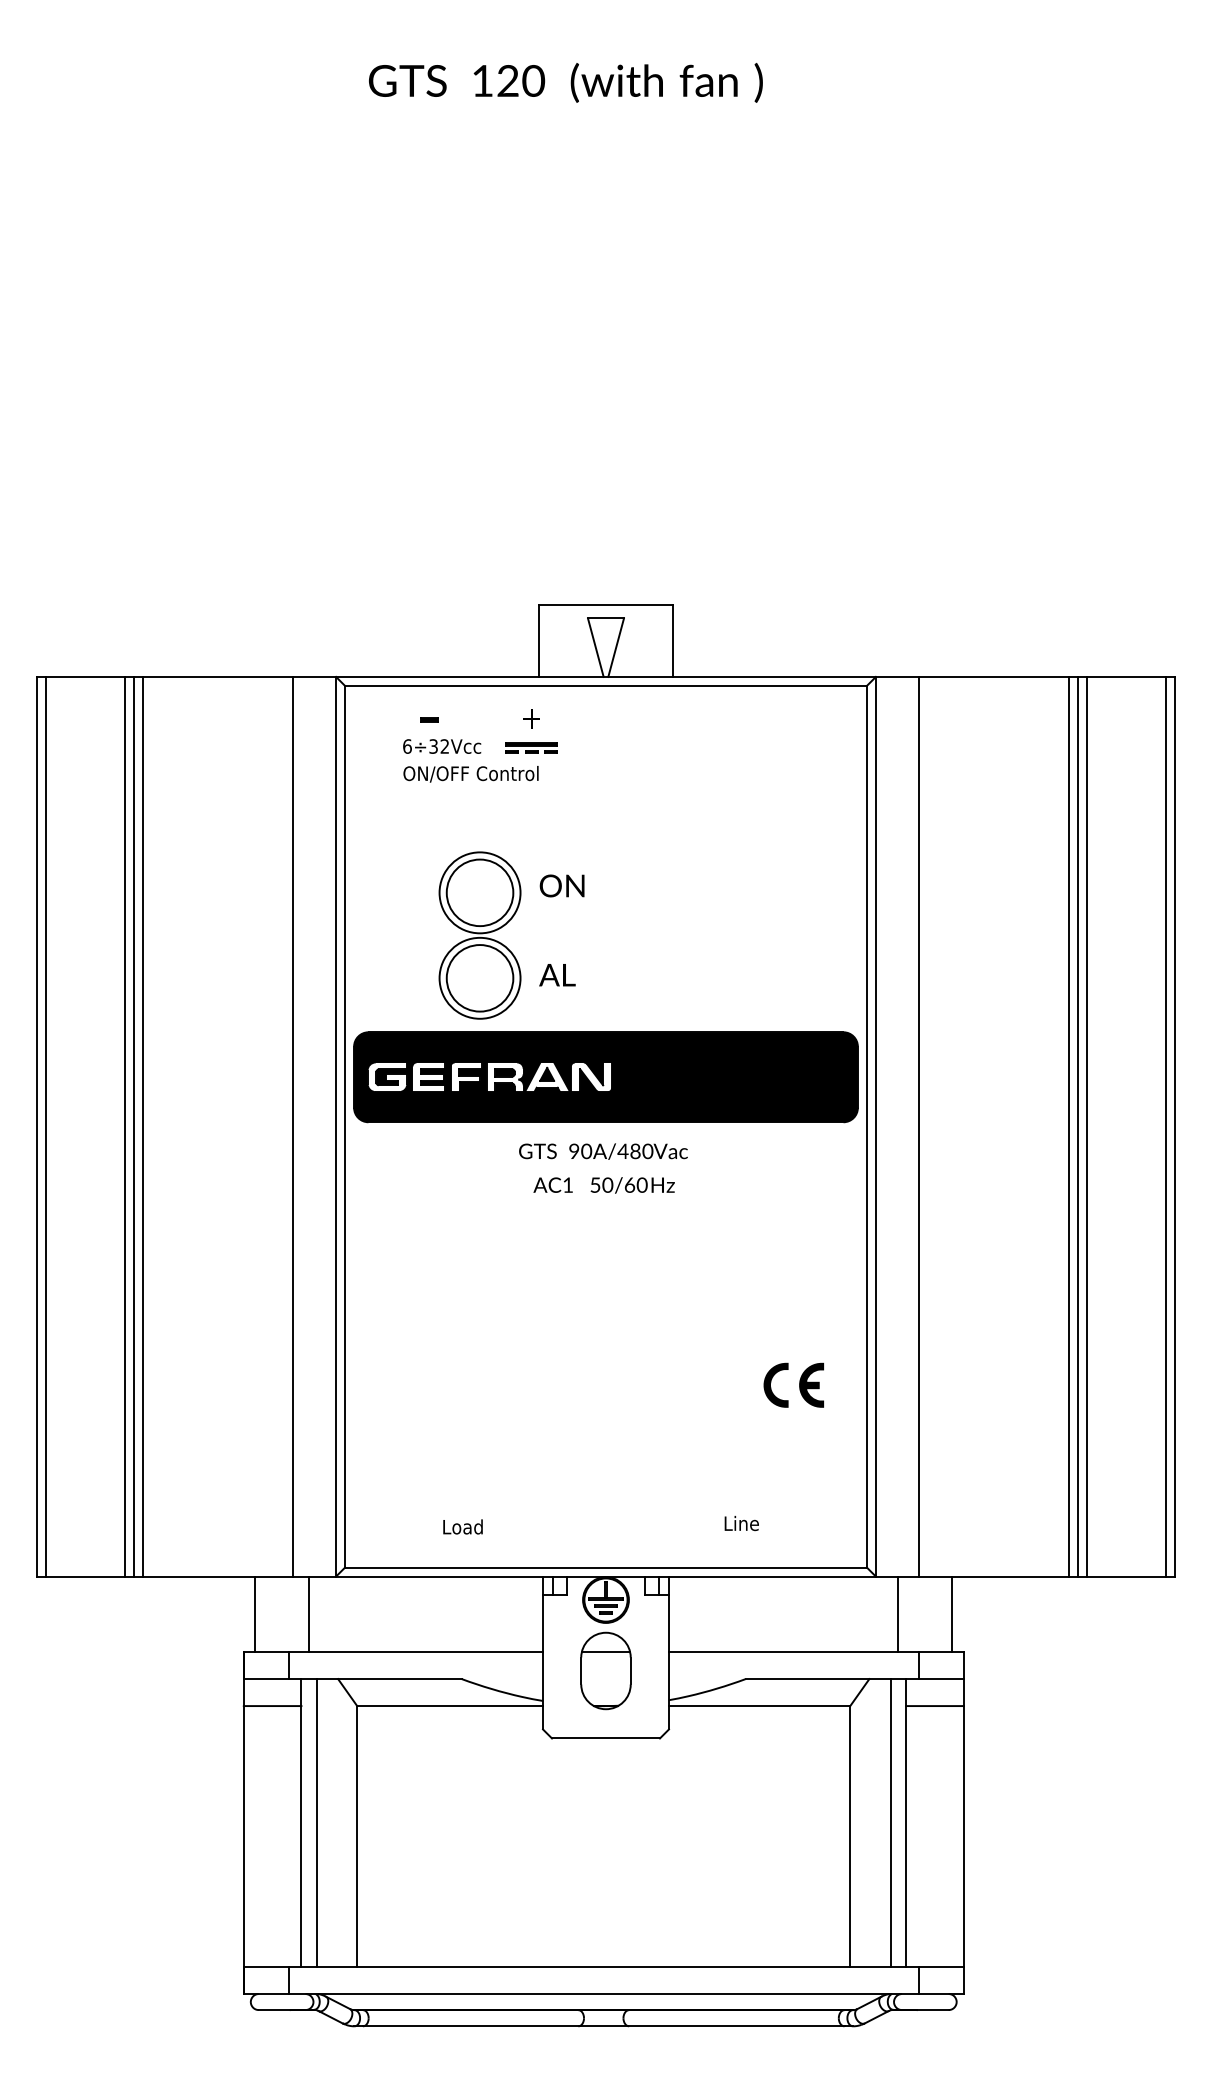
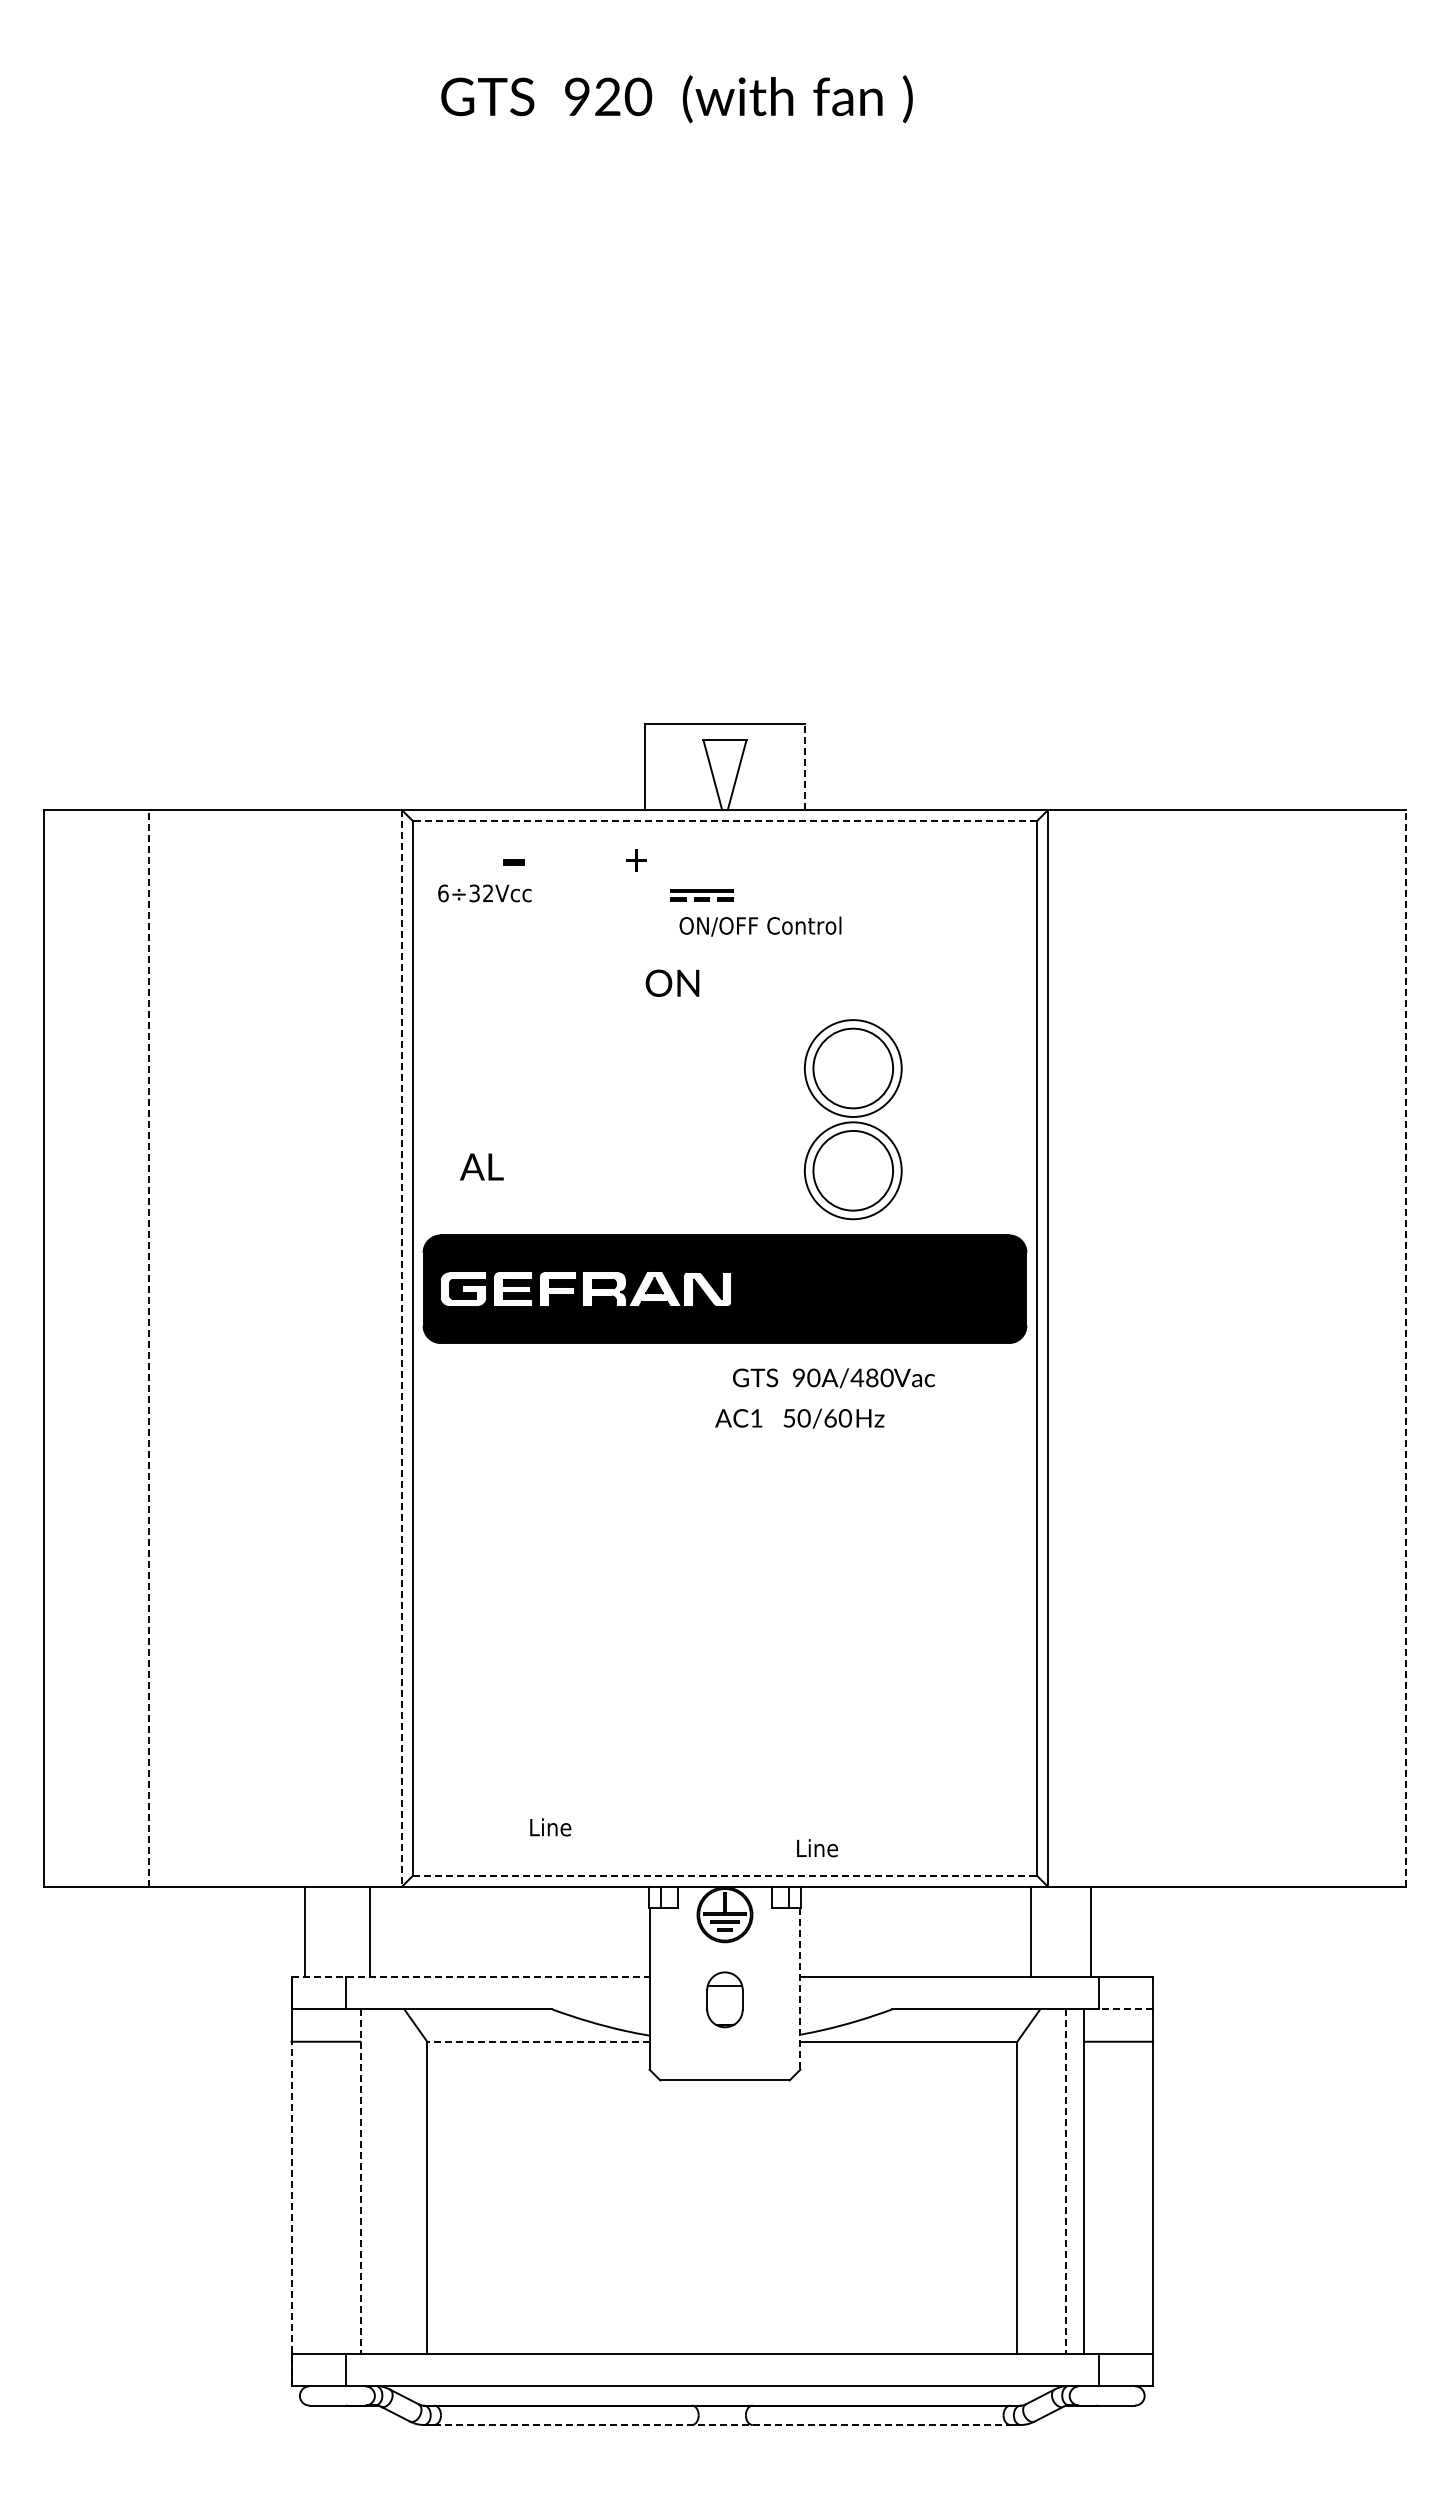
text: (482, 80) -> (577, 96), 120 -> 920
line: (673, 640) -> (805, 766), solid -> dashed
line: (605, 685) -> (724, 820), solid -> dashed
text: (441, 746) -> (484, 893), moved
part: (531, 748) -> (701, 895), moved
text: (471, 774) -> (760, 926), moved
text: (562, 885) -> (672, 982), moved
part: (480, 935) -> (853, 1119), moved
text: (557, 974) -> (481, 1166), moved
line: (125, 1125) -> (149, 1347), solid -> dashed
line: (1175, 1125) -> (1406, 1347), solid -> dashed
line: (45, 1126) -> (54, 1348), removed
line: (133, 1126) -> (159, 1348), removed
line: (142, 1126) -> (170, 1348), removed
line: (293, 1126) -> (350, 1348), removed
line: (336, 1126) -> (402, 1348), solid -> dashed
line: (918, 1126) -> (1099, 1348), removed
line: (1069, 1126) -> (1279, 1348), removed
line: (1078, 1126) -> (1290, 1348), removed
line: (1086, 1126) -> (1300, 1348), removed
line: (1166, 1126) -> (1395, 1348), removed
text: (603, 1151) -> (833, 1378), moved
text: (603, 1185) -> (799, 1418), moved
part: (799, 1385) -> (956, 1657), removed
text: (741, 1523) -> (817, 1848), moved
text: (467, 1527) -> (559, 1827), Load -> Line
line: (606, 1567) -> (725, 1875), solid -> dashed
line: (898, 1613) -> (1030, 1931), moved
line: (952, 1613) -> (1091, 1931), moved
line: (393, 1652) -> (470, 1977), solid -> dashed
line: (669, 1661) -> (800, 1988), solid -> dashed
part: (605, 1670) -> (724, 1999), size x0.6
line: (941, 1679) -> (1126, 2009), solid -> dashed
line: (449, 1705) -> (537, 2041), solid -> dashed
line: (316, 1822) -> (378, 2181), removed
line: (301, 1823) -> (360, 2182), solid -> dashed
line: (890, 1823) -> (1065, 2182), solid -> dashed
line: (243, 1849) -> (291, 2213), solid -> dashed
line: (603, 2025) -> (722, 2424), solid -> dashed

